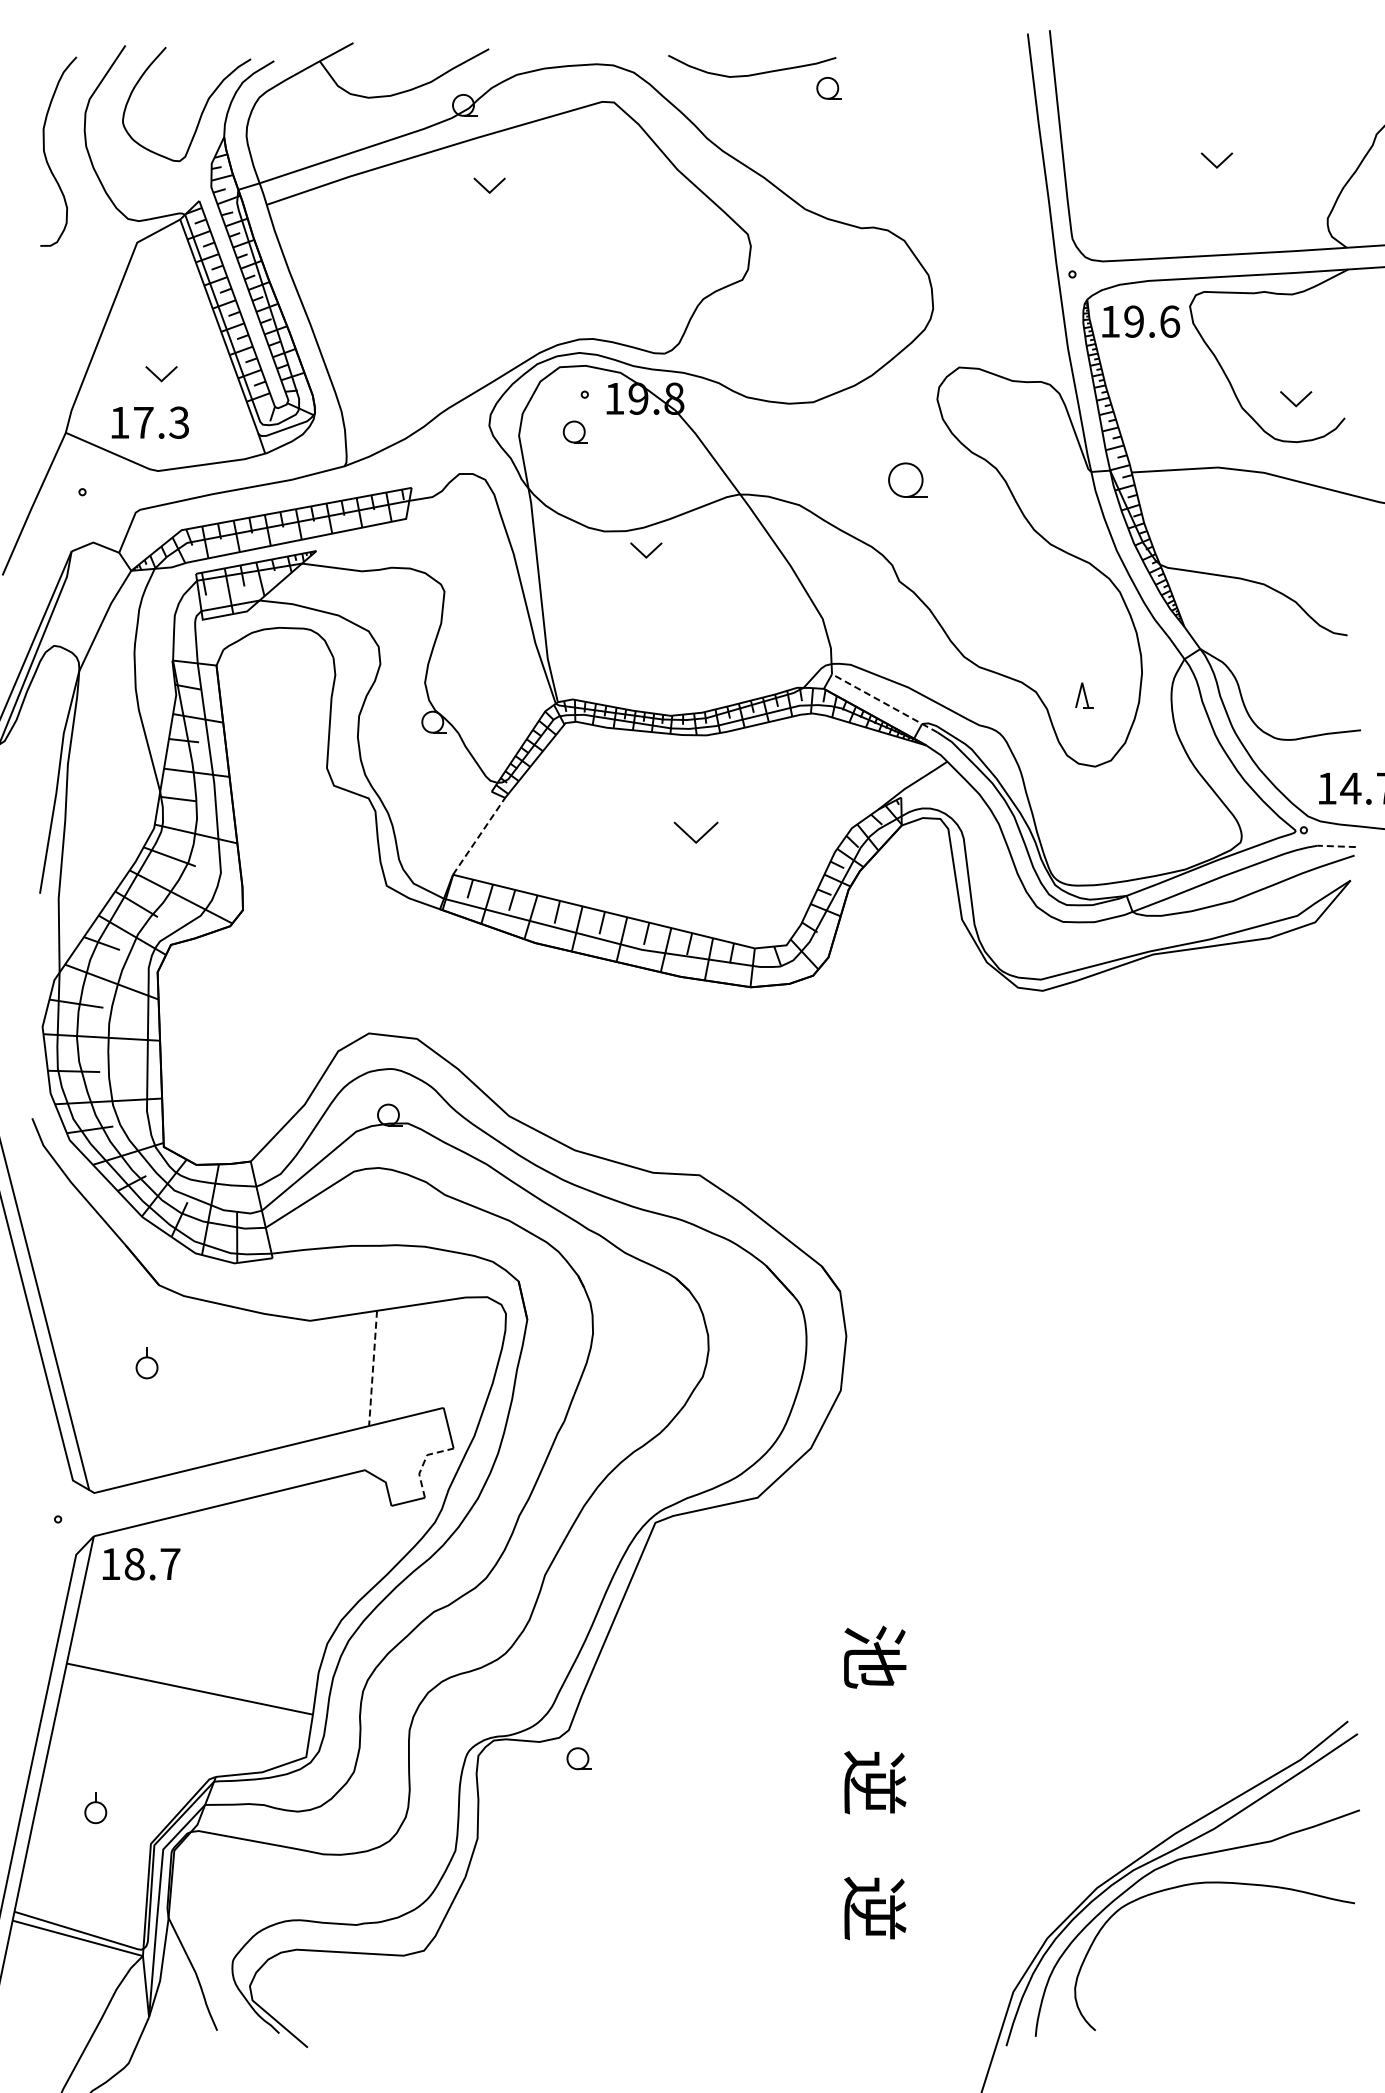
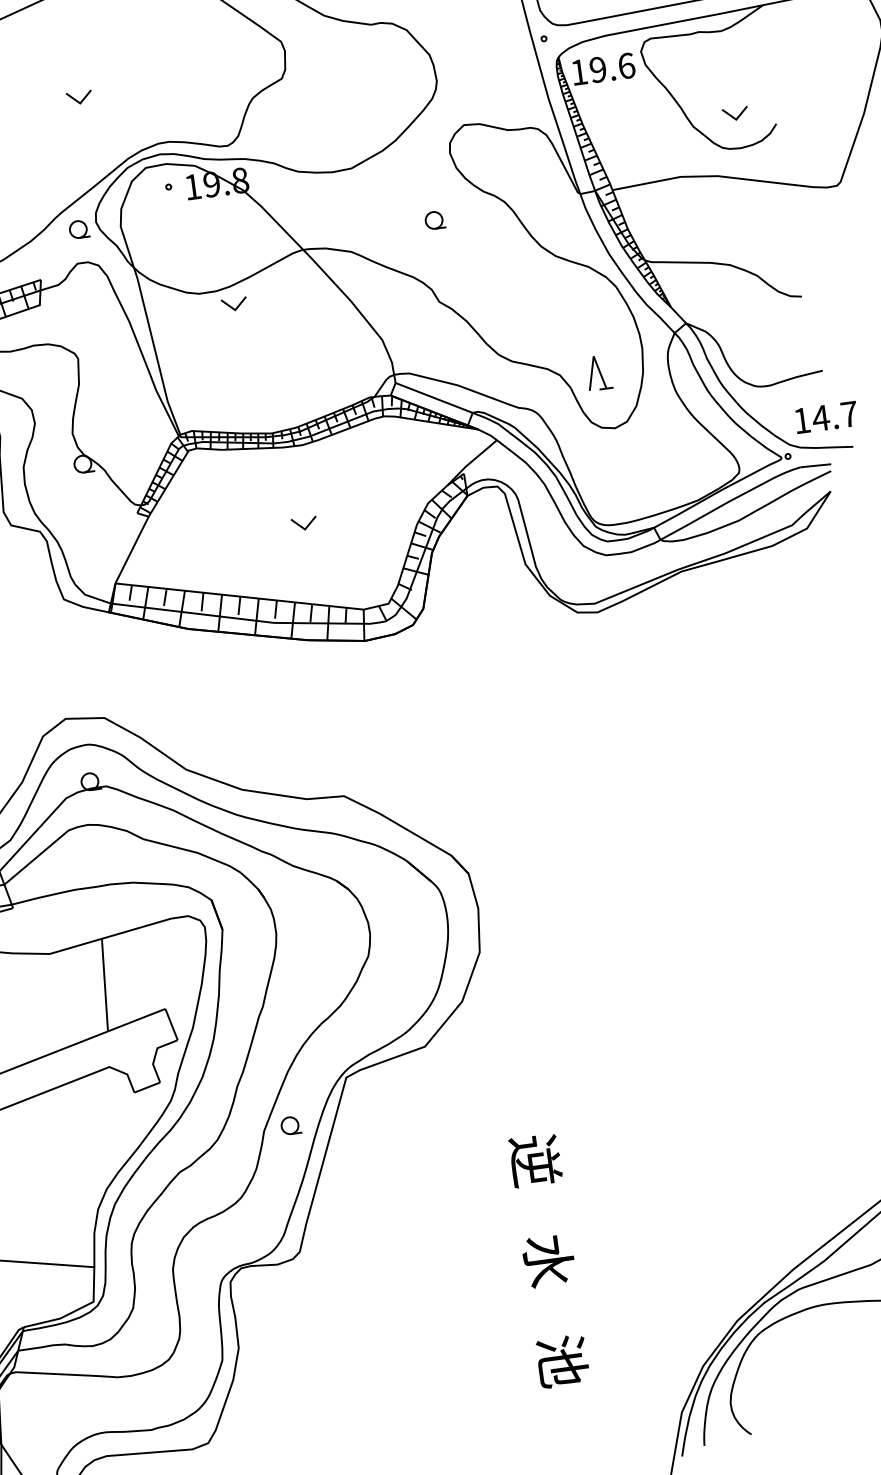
part: (489, 185) -> (79, 97), moved
part: (574, 431) -> (78, 229), moved
part: (907, 479) -> (434, 219), size x0.62
part: (1084, 695) -> (598, 372), size x1.67
line: (884, 703) -> (440, 400), dashed -> solid
part: (695, 832) -> (303, 523), size x0.71
line: (479, 835) -> (132, 549), dashed -> solid
line: (1336, 846) -> (815, 465), dashed -> solid
line: (373, 1368) -> (105, 985), dashed -> solid
line: (423, 1463) -> (155, 1055), dashed -> solid
text: (875, 1656) -> (535, 1160), 池 -> 逆
part: (578, 1758) -> (290, 1125), moved
text: (874, 1782) -> (548, 1260), 逆 -> 水
text: (875, 1908) -> (563, 1361), 逆 -> 池

